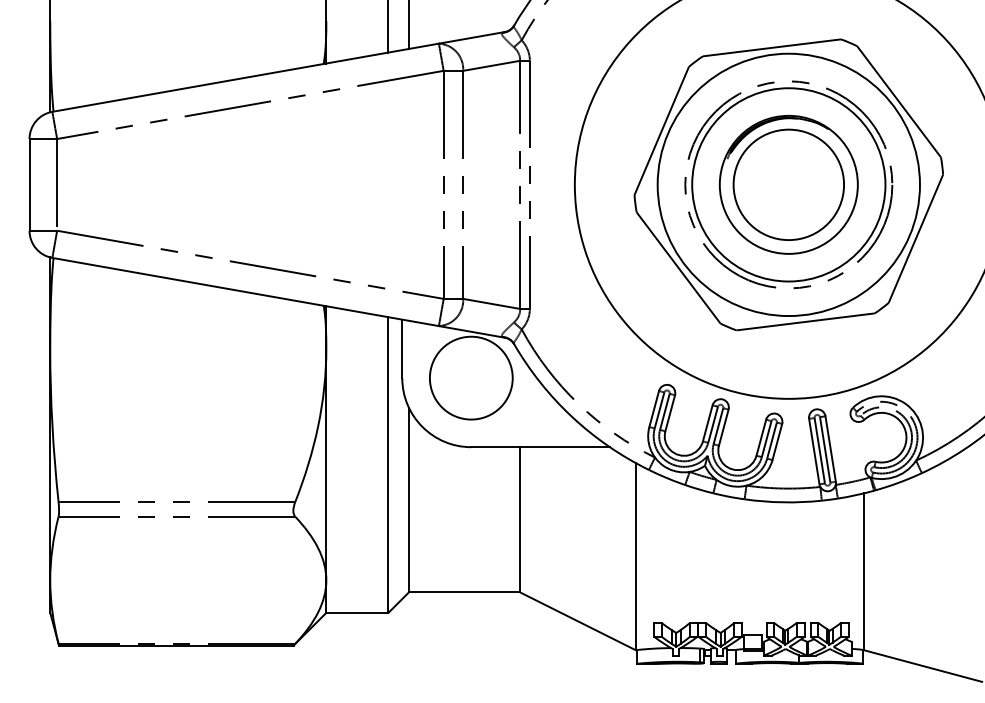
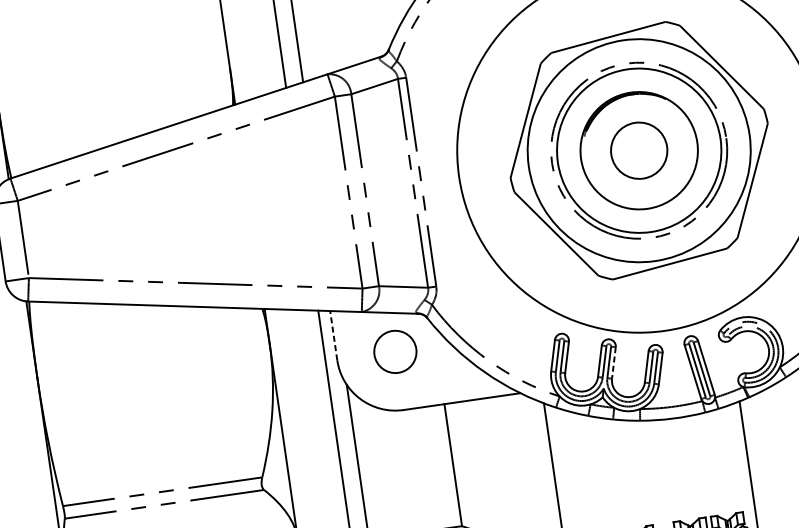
circle: (788, 184) -> (638, 150), size x0.6
line: (402, 348) -> (333, 335), solid -> dashed
circle: (470, 377) -> (394, 351), size x0.6
line: (723, 427) -> (613, 362), solid -> dashed

